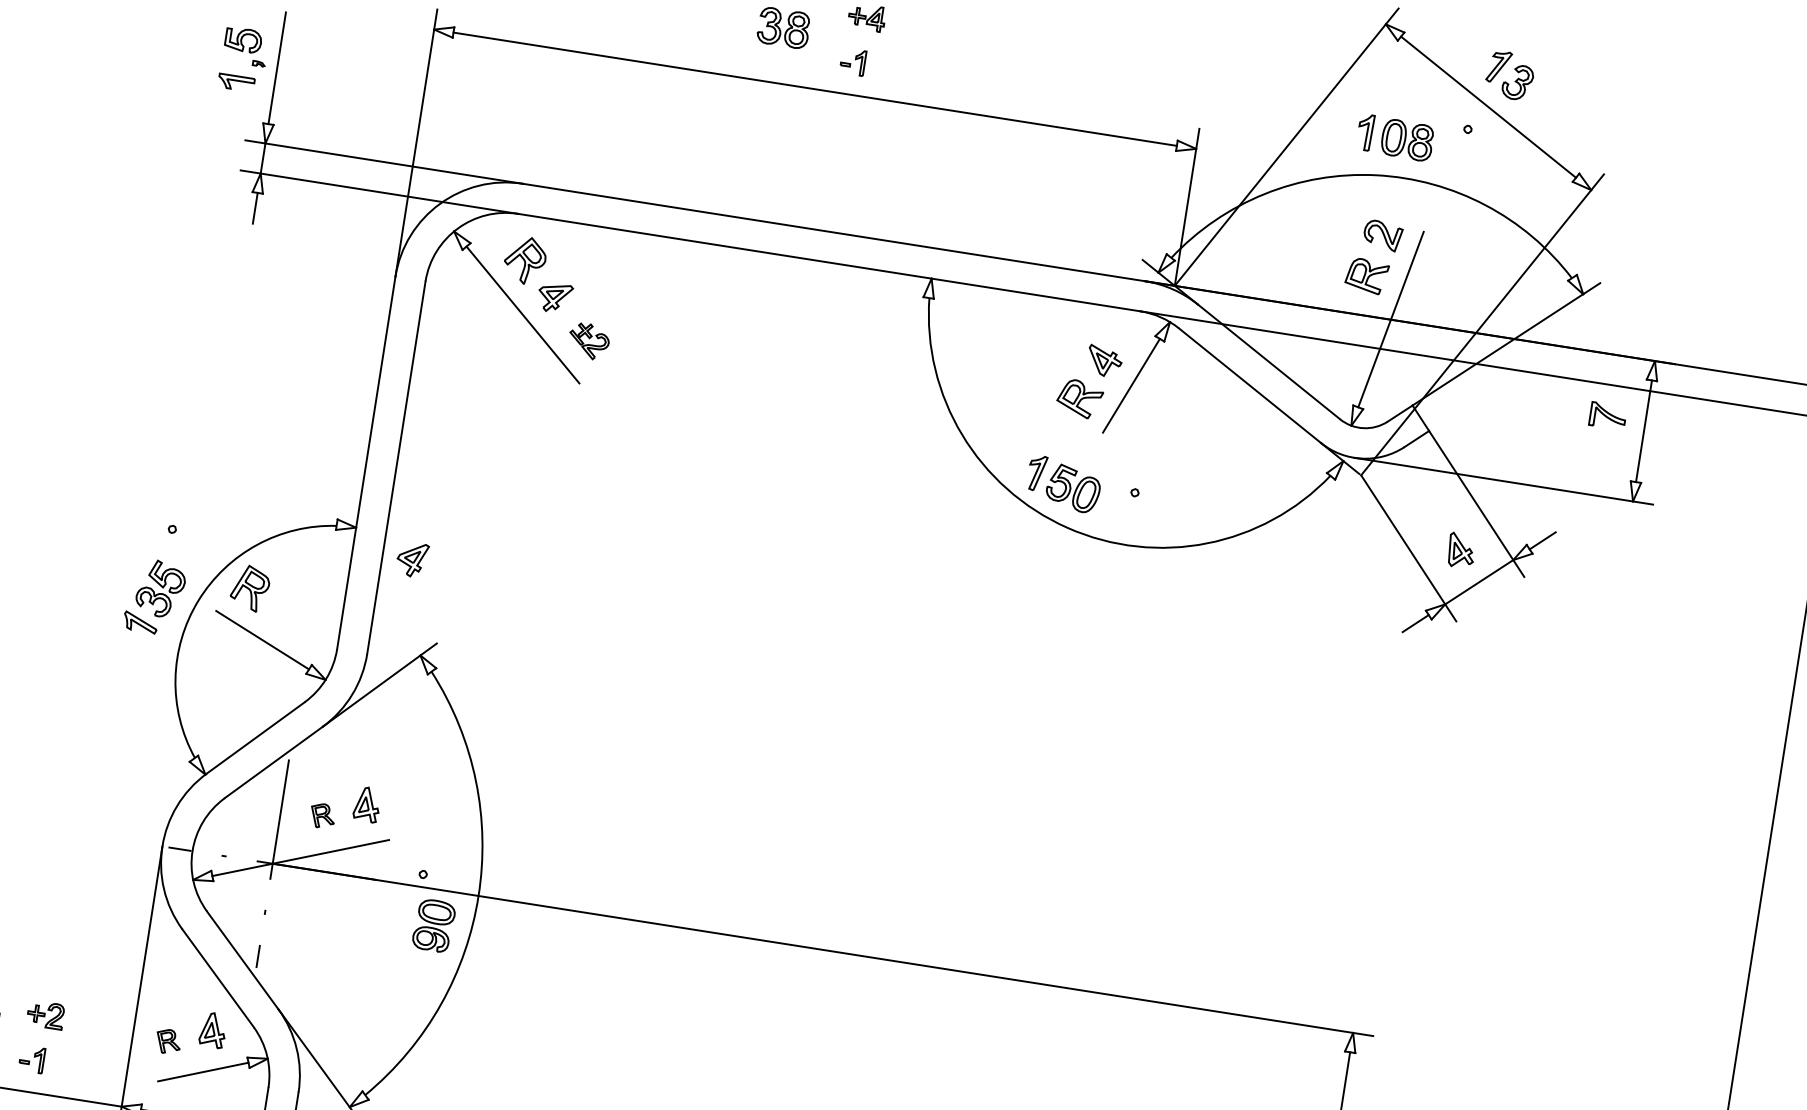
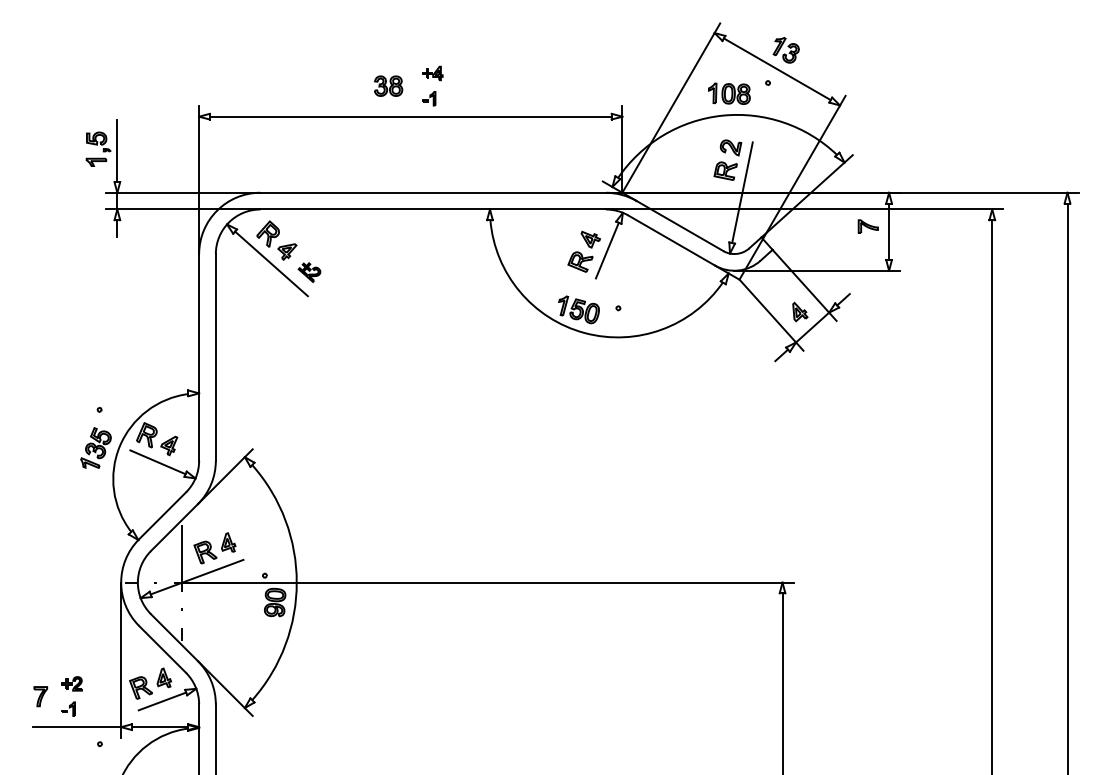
part: (412, 558) -> (169, 445), moved
part: (322, 815) -> (205, 552), size x1.67
part: (167, 1040) -> (140, 687), size x1.67

